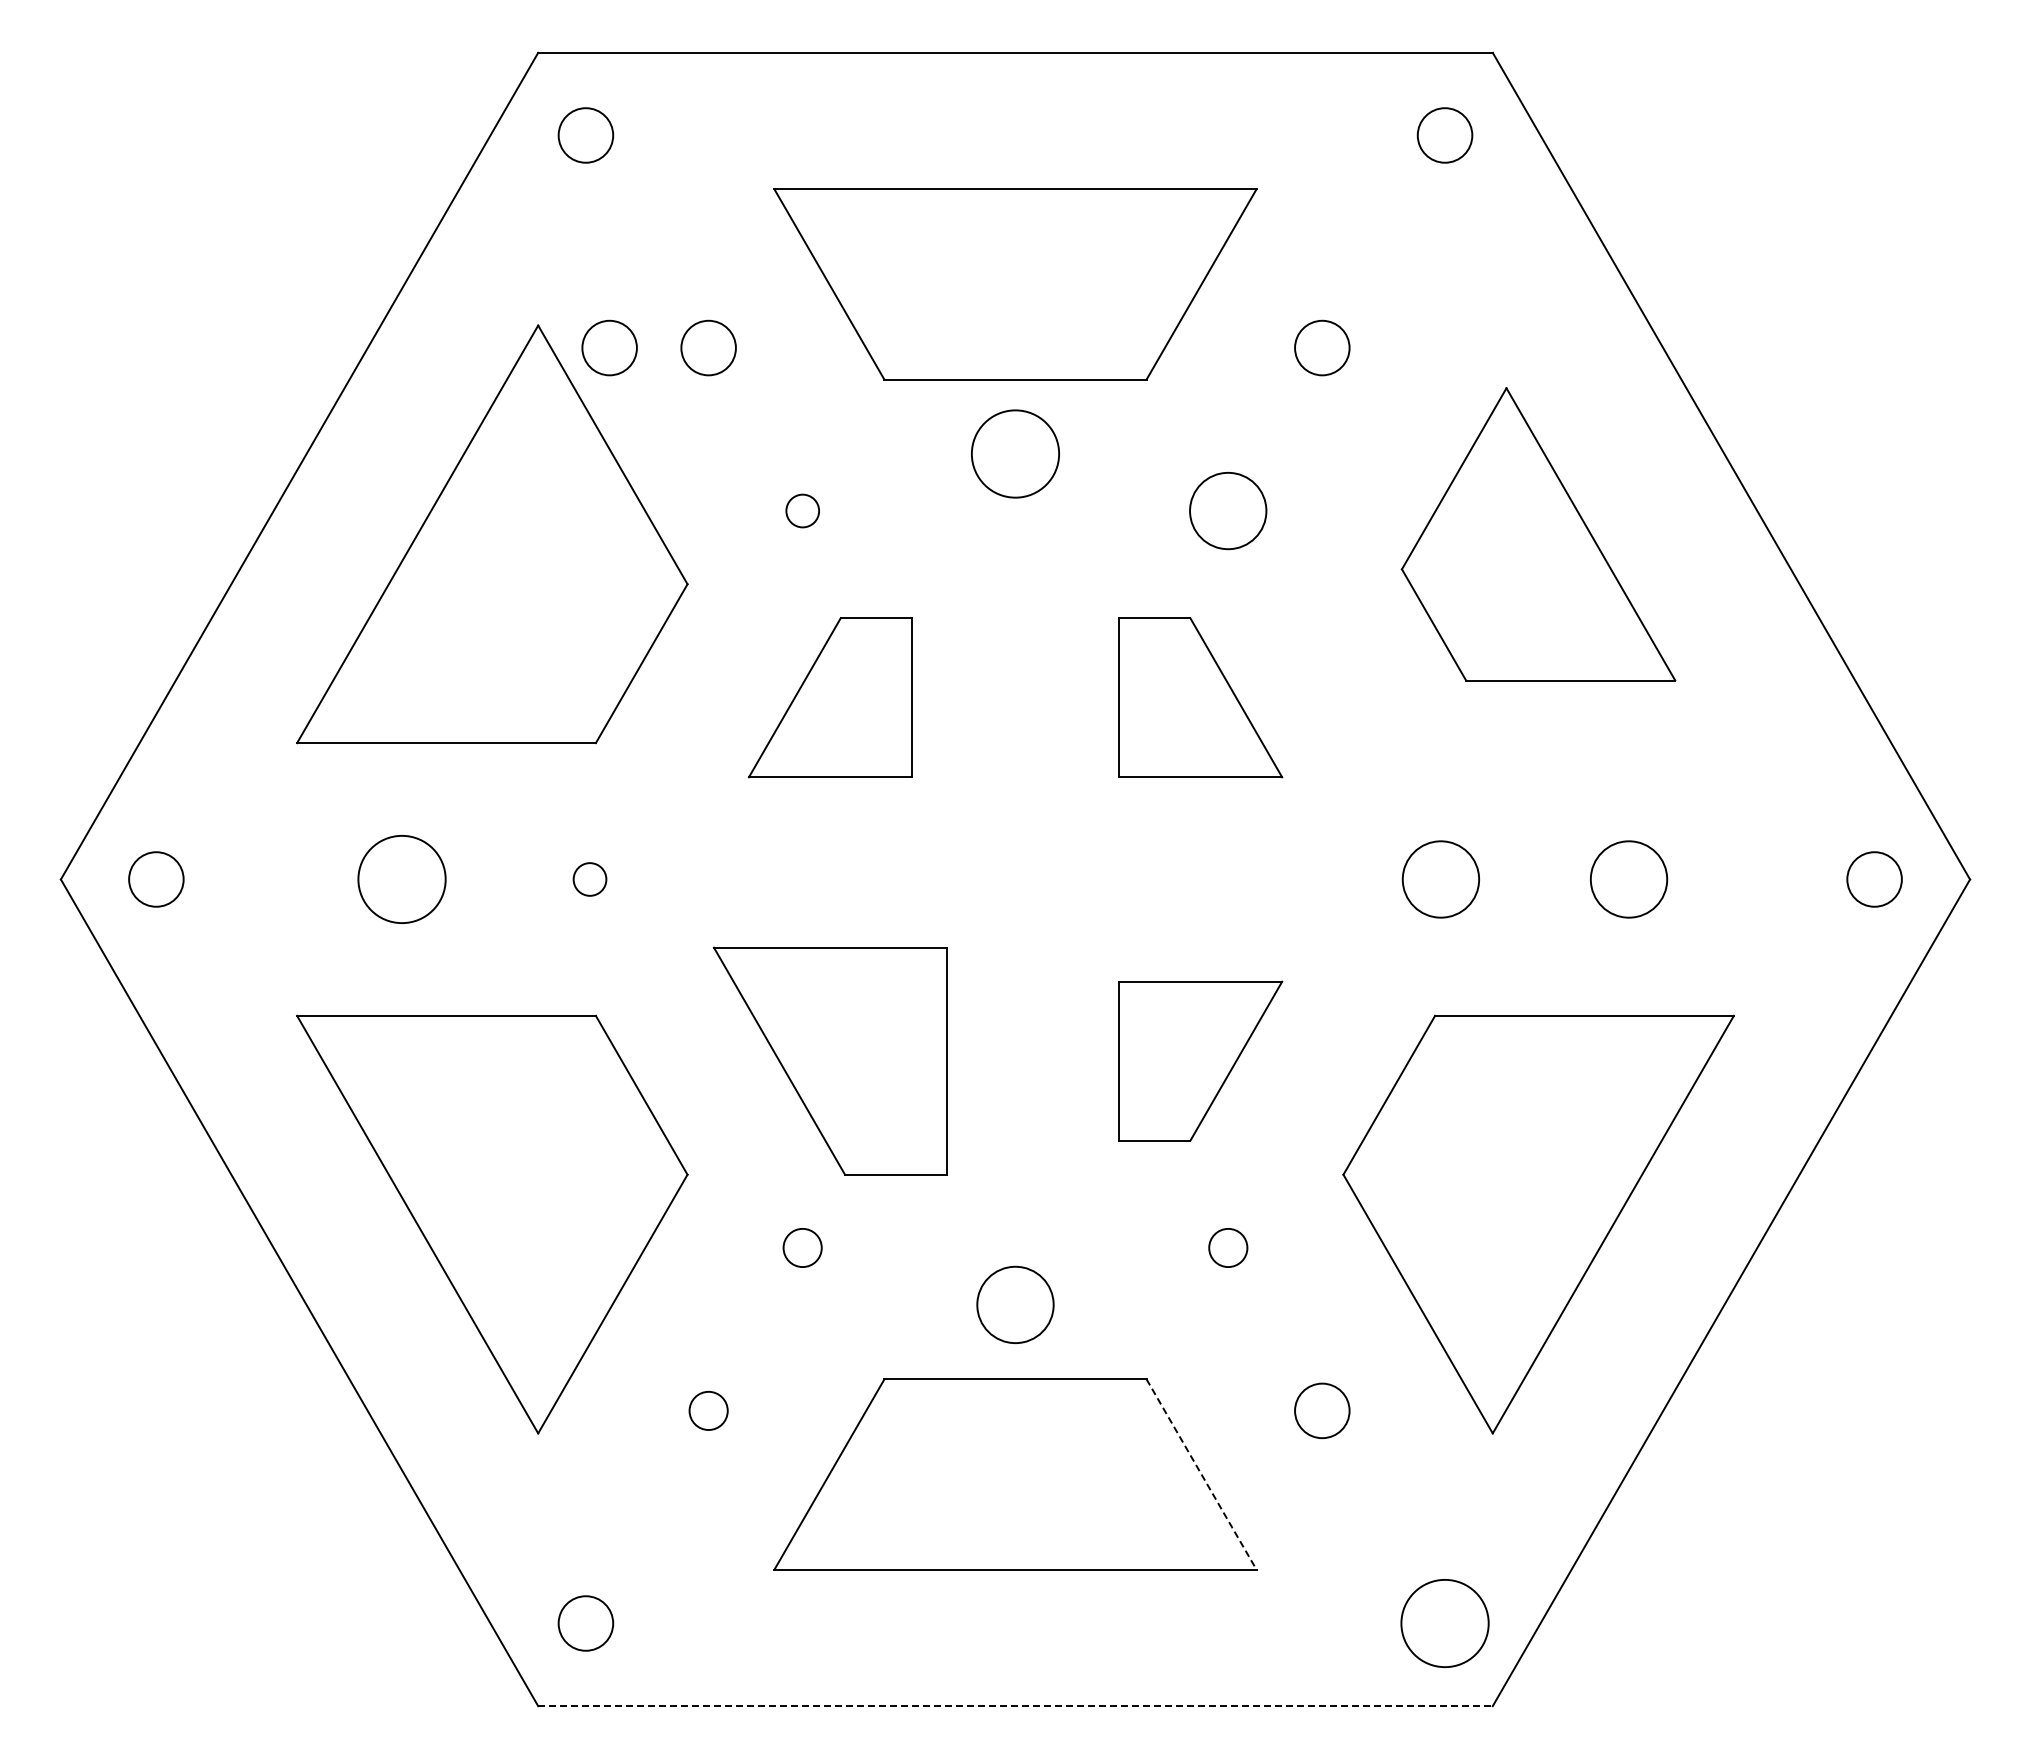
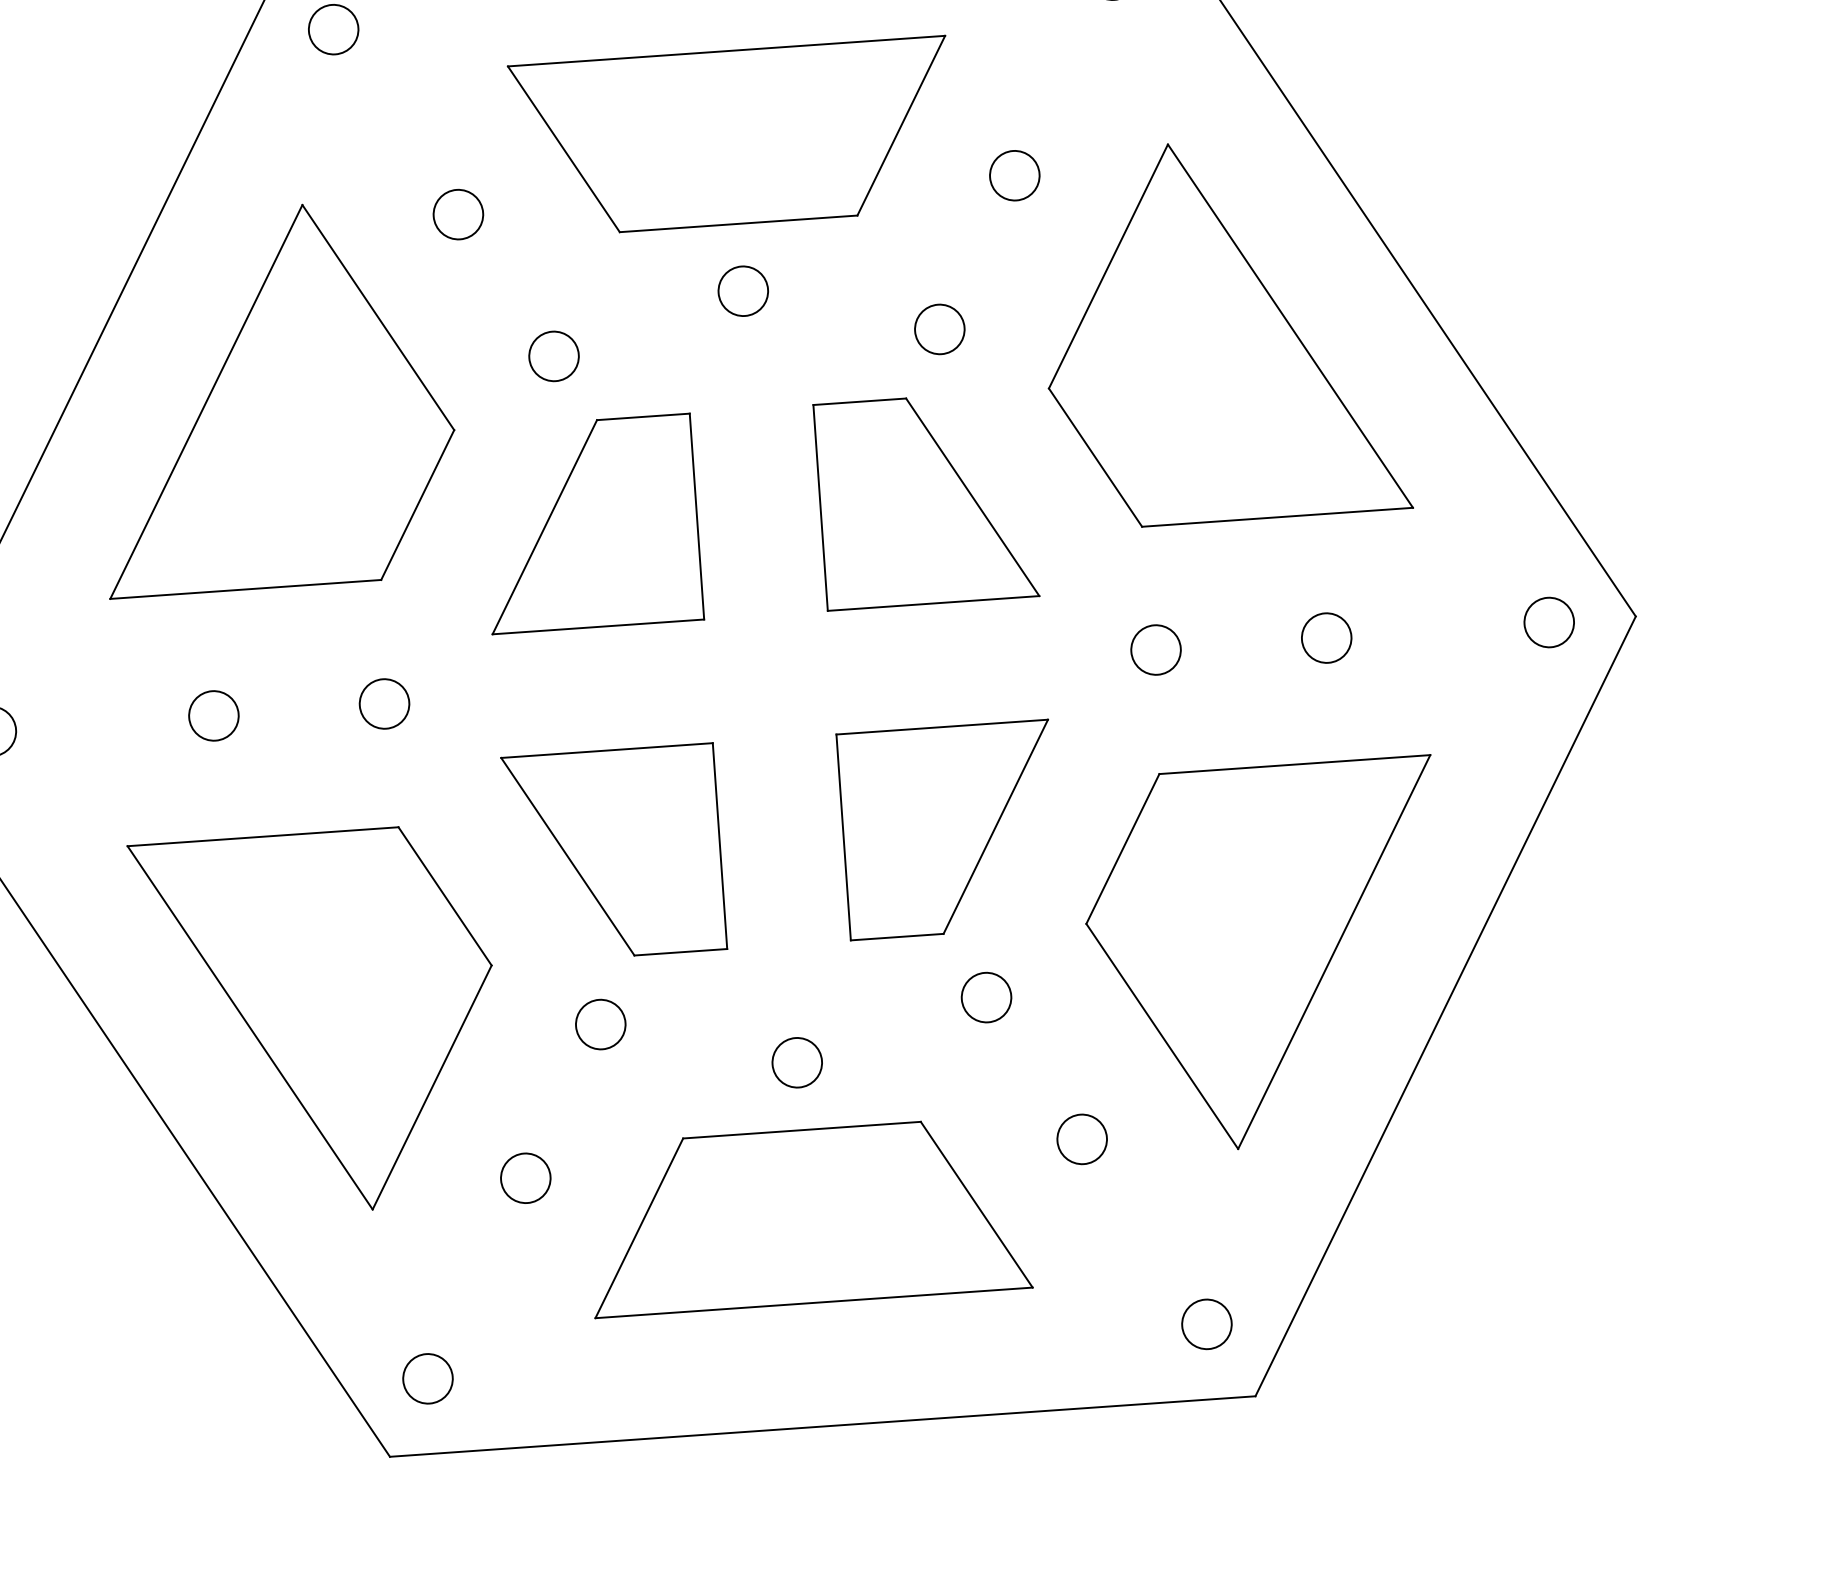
circle: (609, 347) -> (368, 220), removed
circle: (1015, 453) -> (743, 290), size x0.62
circle: (802, 510) -> (553, 355), size x1.67
circle: (1227, 510) -> (939, 329), size x0.71
part: (1538, 534) -> (1222, 331), size x1.43
part: (830, 697) -> (591, 523), size x1.43
part: (1200, 697) -> (926, 500), size x1.43
circle: (401, 879) -> (213, 715), size x0.62
circle: (589, 879) -> (384, 704), size x1.67
circle: (1440, 879) -> (1155, 650), size x0.71
circle: (1629, 879) -> (1327, 638), size x0.71
part: (1200, 1060) -> (949, 829), size x1.43
circle: (802, 1247) -> (600, 1024), size x1.43
circle: (1228, 1247) -> (986, 997), size x1.43
circle: (1015, 1304) -> (797, 1062), size x0.71
circle: (708, 1410) -> (525, 1177), size x1.43
line: (1201, 1474) -> (976, 1204), dashed -> solid
circle: (1444, 1623) -> (1206, 1324), size x0.62
line: (1015, 1706) -> (822, 1426), dashed -> solid

